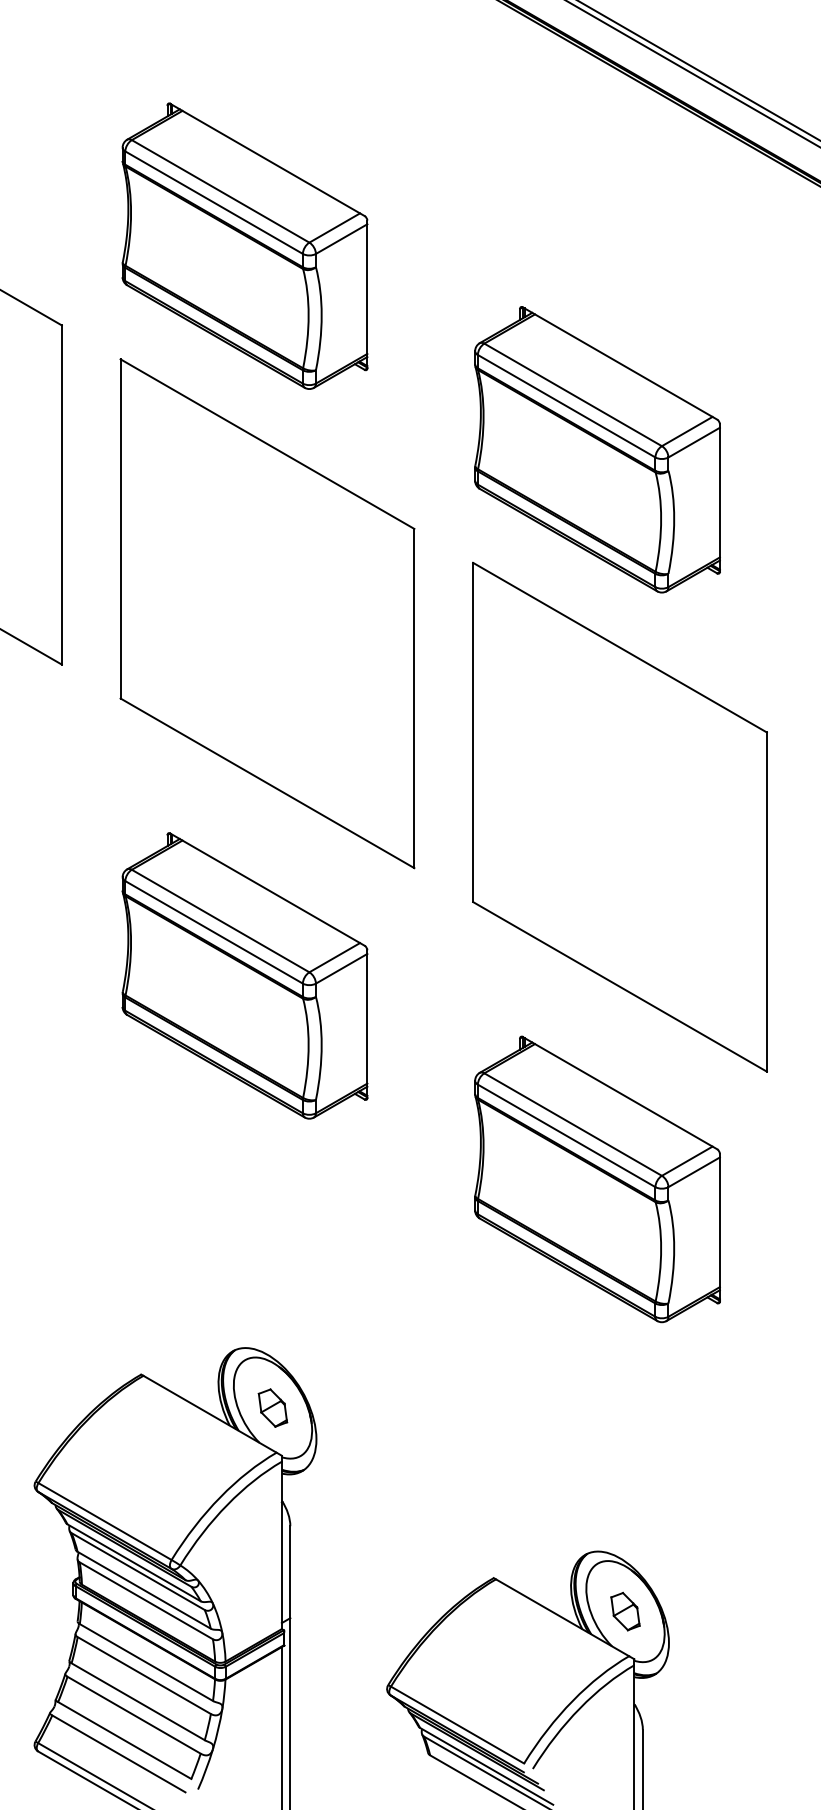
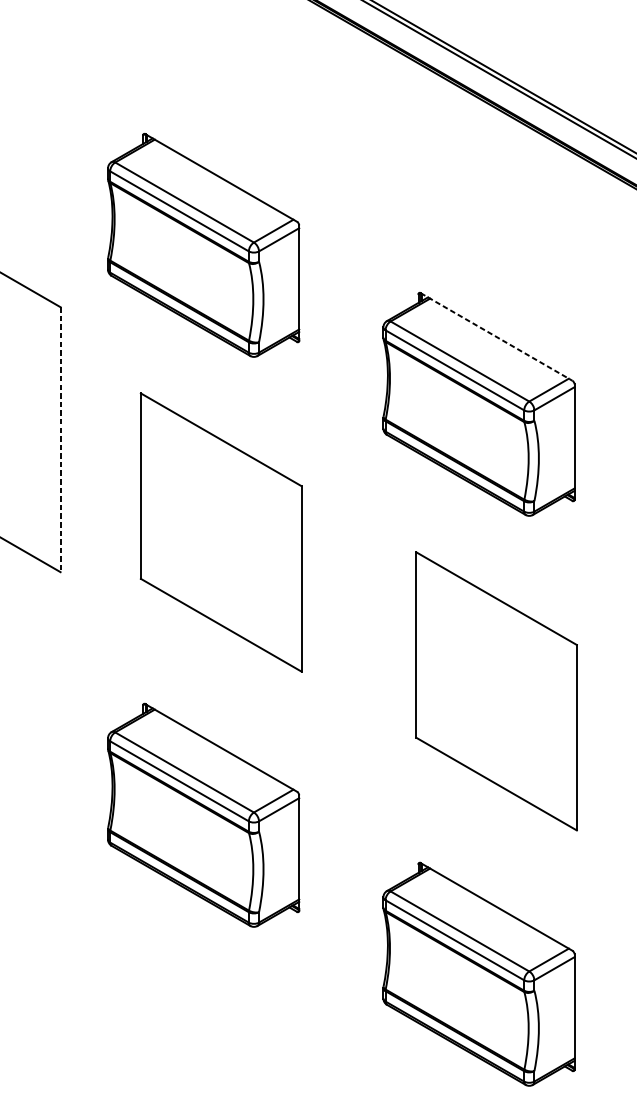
line: (620, 363) -> (496, 336), solid -> dashed
line: (61, 495) -> (60, 440), solid -> dashed
part: (267, 613) -> (221, 532), size x0.7
part: (619, 816) -> (496, 690), size x0.7

